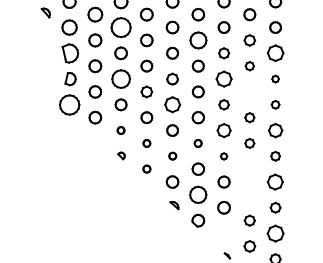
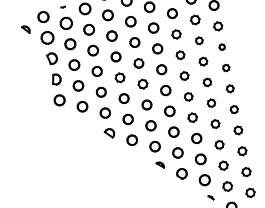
part: (120, 27) -> (88, 29), size x0.62
part: (197, 40) -> (152, 28), size x0.71
part: (70, 52) -> (52, 57), size x0.71
part: (275, 53) -> (218, 26), size x0.62
part: (120, 78) -> (96, 71), size x0.62
part: (223, 78) -> (179, 54), size x0.62
part: (249, 91) -> (203, 61), added
part: (69, 104) -> (59, 100), size x0.62
part: (172, 104) -> (142, 83), size x0.71
part: (120, 130) -> (104, 113), size x1.67
part: (223, 130) -> (188, 96), size x0.71
part: (275, 130) -> (230, 88), size x0.62
part: (146, 143) -> (127, 119), size x1.67
part: (197, 143) -> (169, 111), size x1.67
part: (121, 155) -> (109, 133), size x1.67
part: (172, 155) -> (150, 125), size x1.67
part: (223, 156) -> (192, 117), size x1.67
part: (146, 168) -> (131, 139), size x1.67
part: (249, 168) -> (215, 123), added
part: (275, 181) -> (238, 130), size x0.62
part: (198, 194) -> (178, 152), size x0.71
part: (249, 194) -> (219, 144), added
part: (224, 233) -> (205, 180), added
part: (275, 233) -> (246, 172), size x0.62

